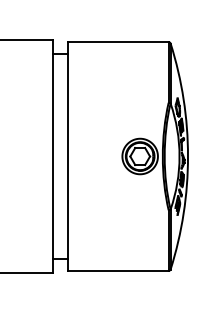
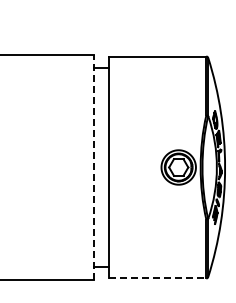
line: (52, 156) -> (93, 167), solid -> dashed
line: (118, 271) -> (157, 278), solid -> dashed

